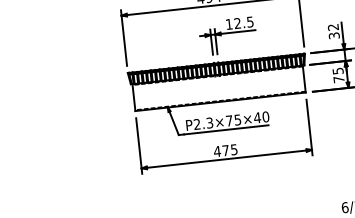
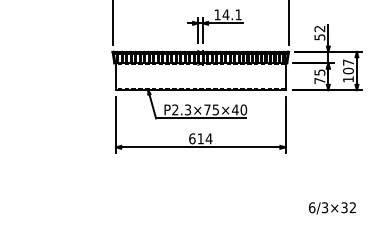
text: (243, 22) -> (231, 14), 12.5 -> 14.1
text: (333, 36) -> (319, 37), 32 -> 52
text: (225, 150) -> (200, 138), 475 -> 614

